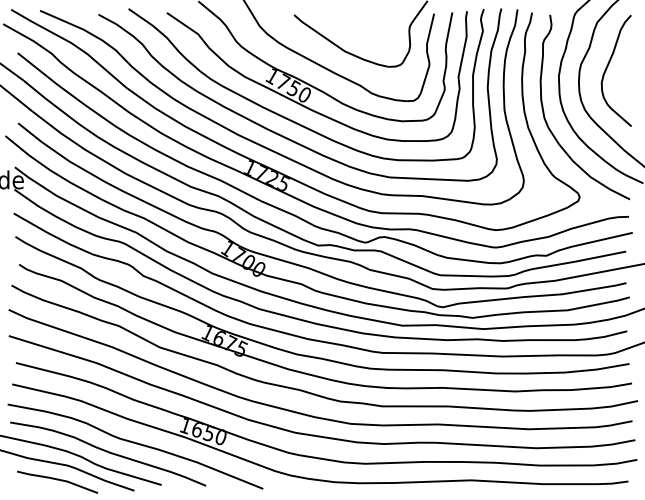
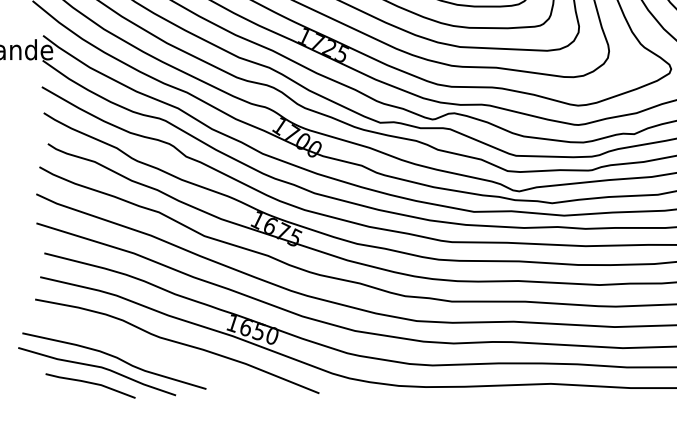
curve: (108, 453) -> (147, 354), removed

